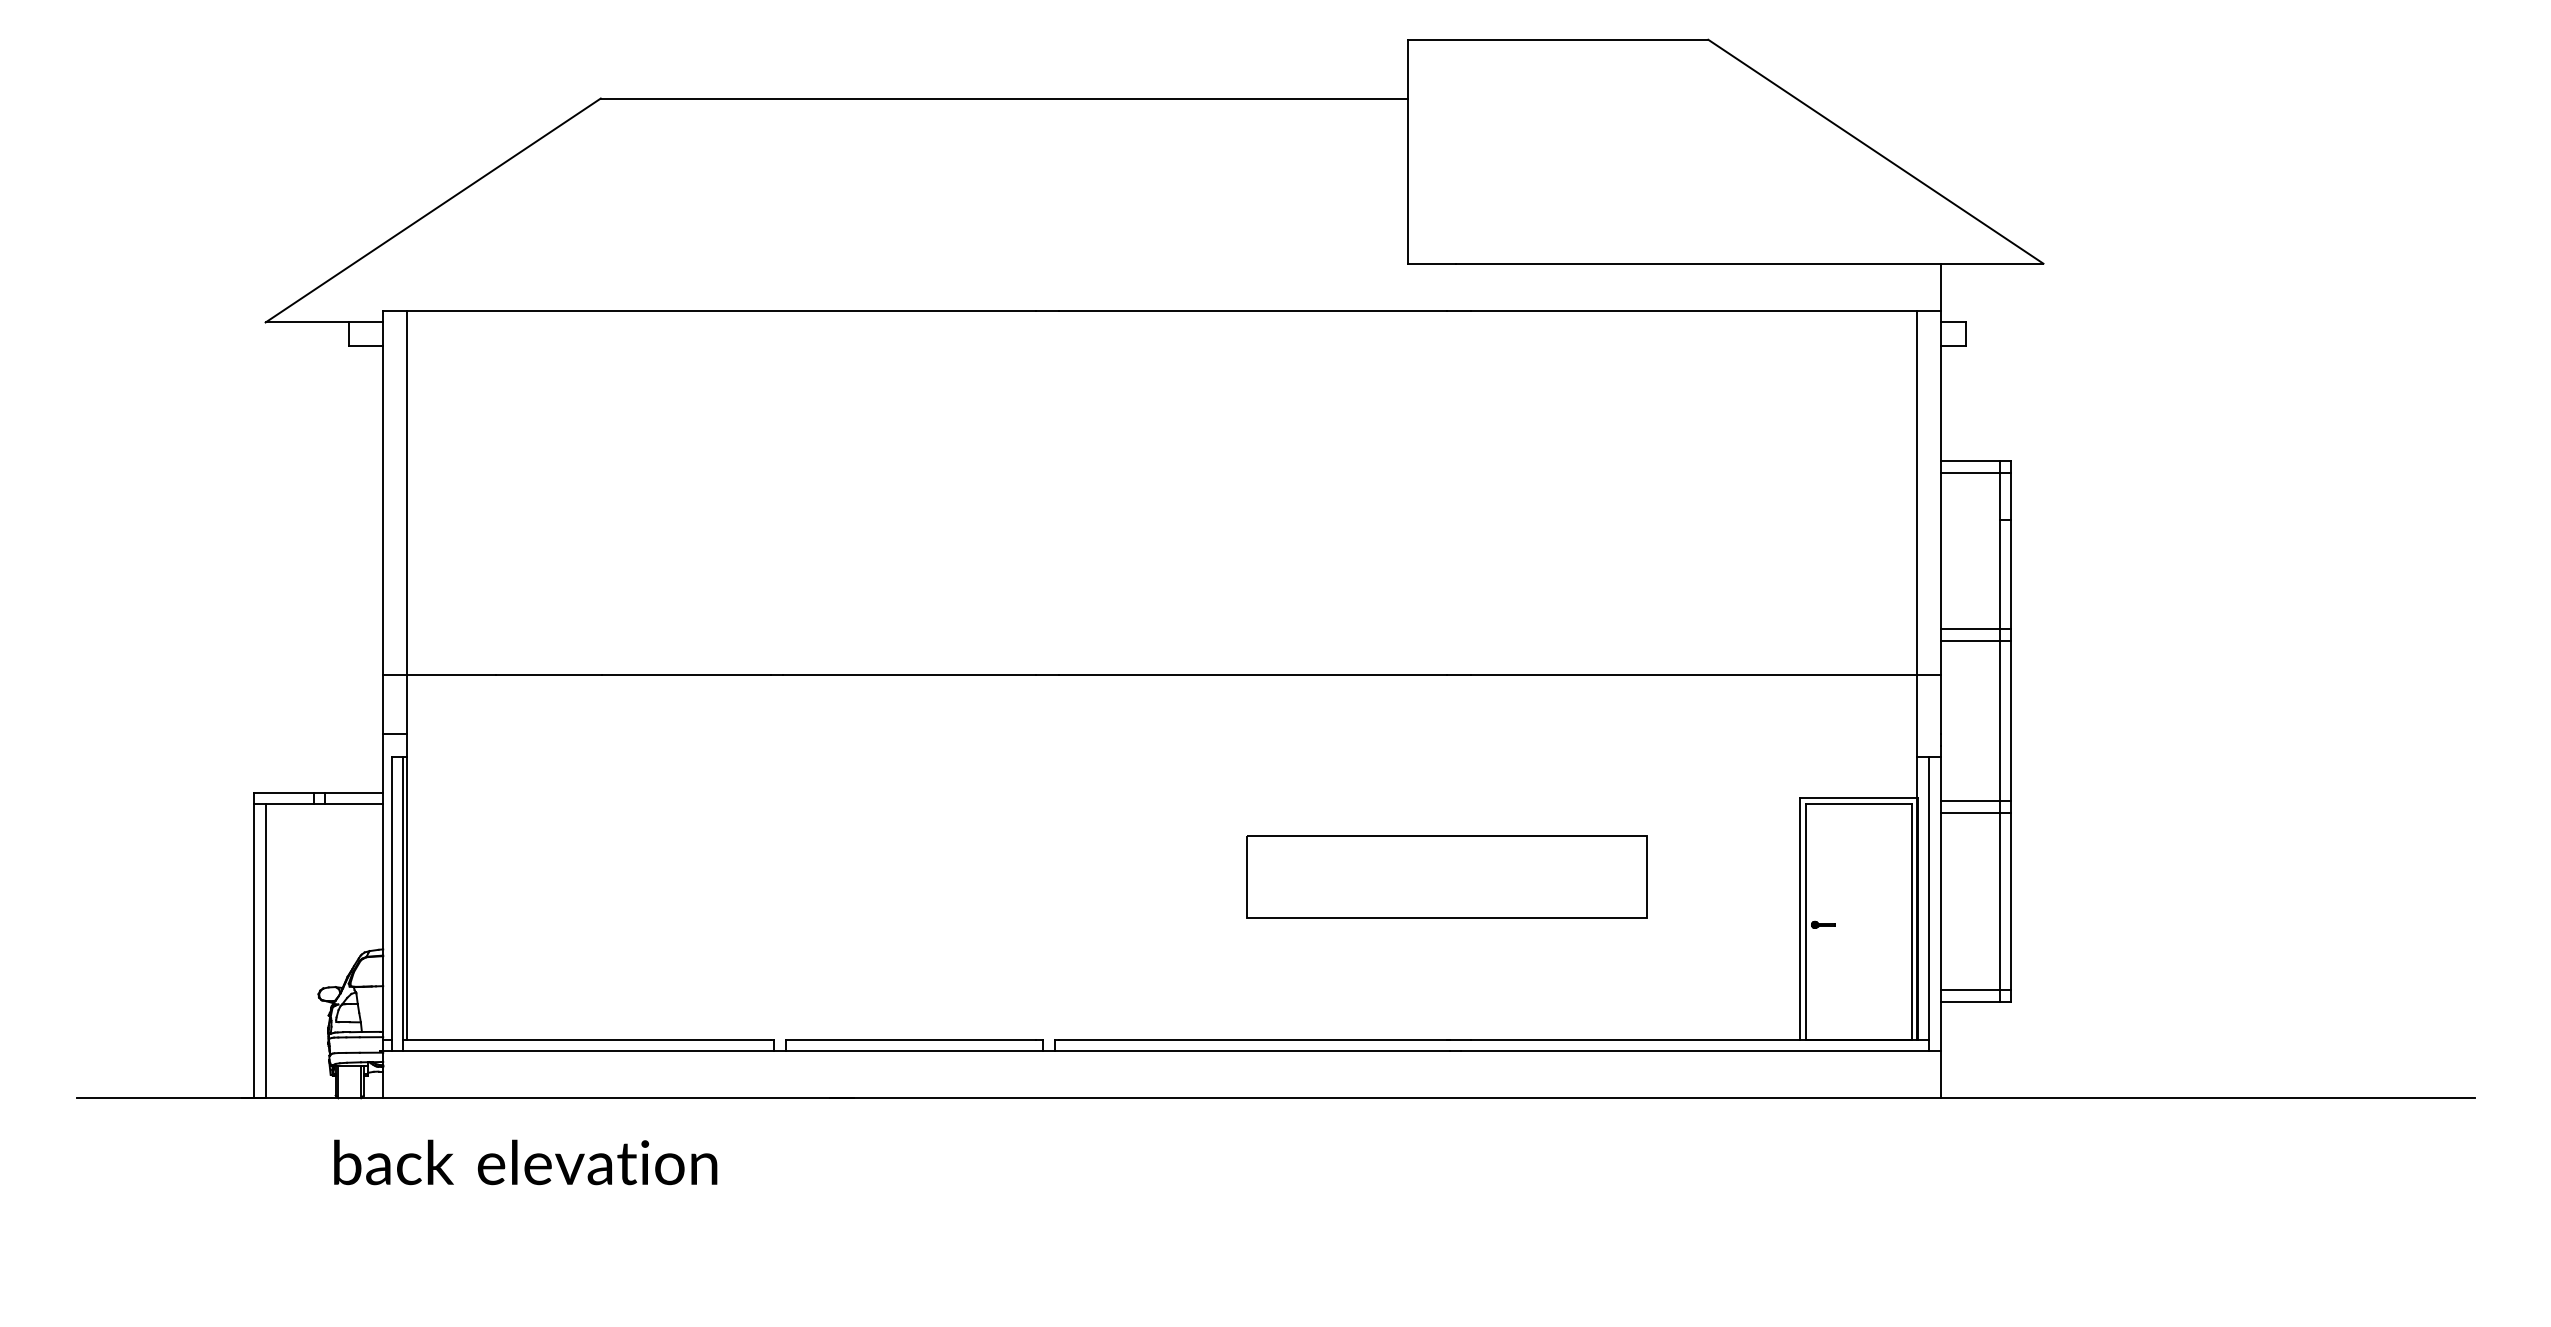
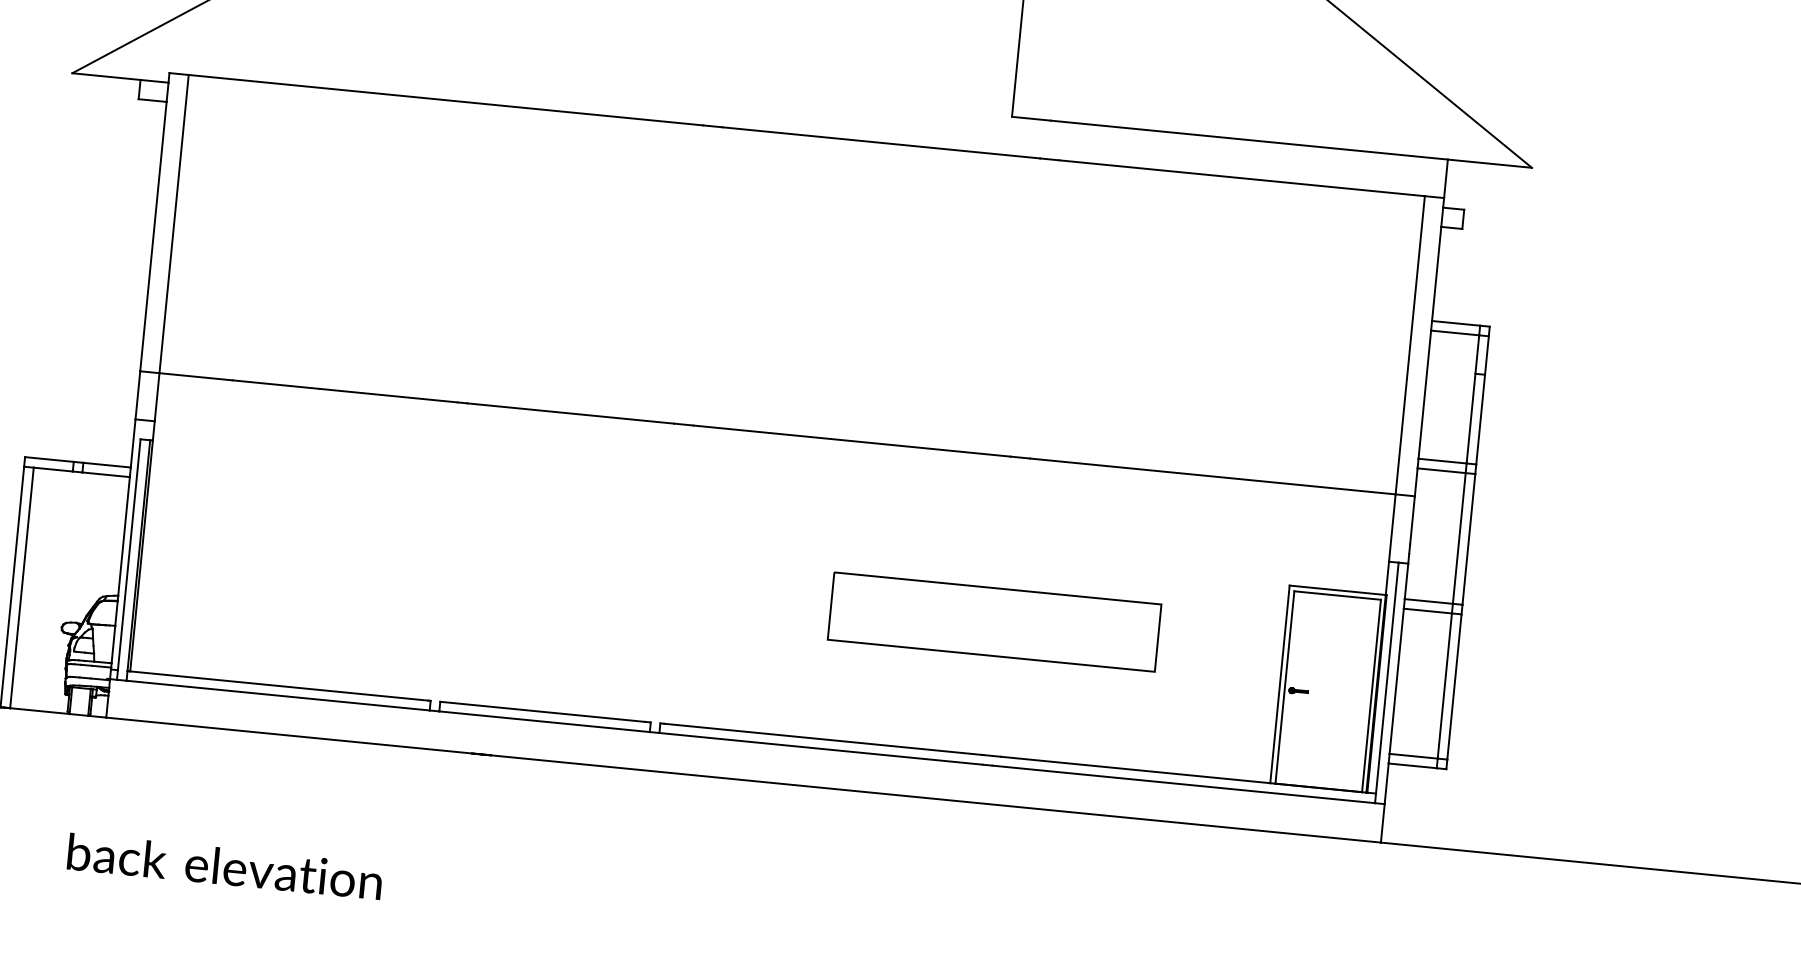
text: (525, 1162) -> (224, 866), moved

